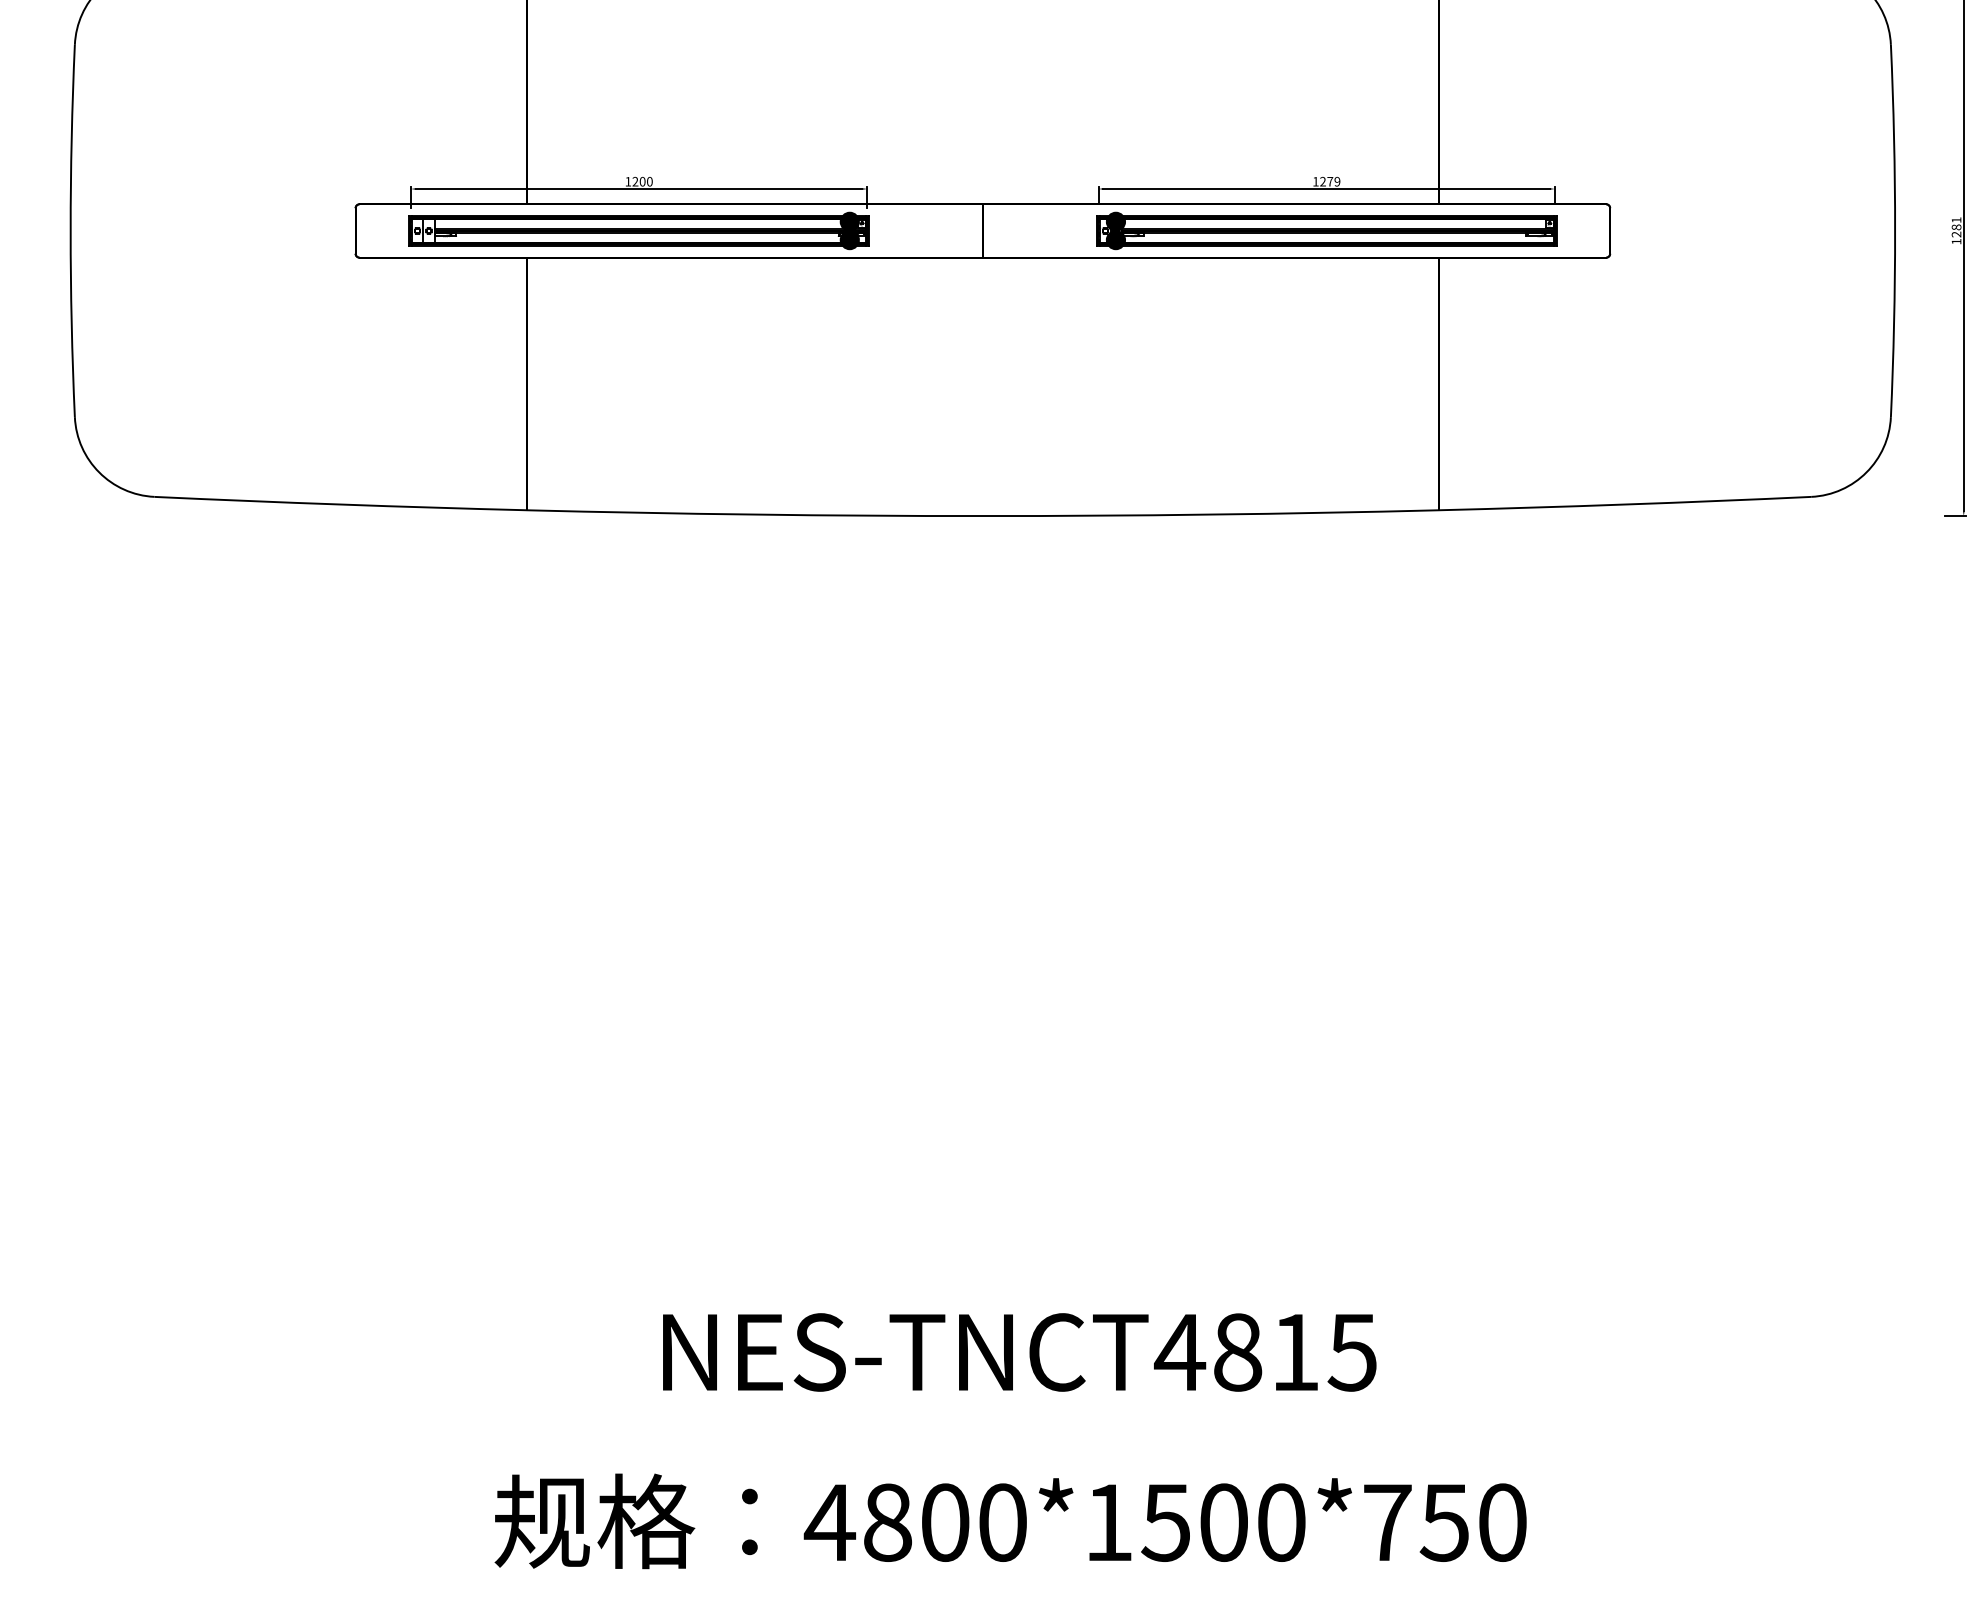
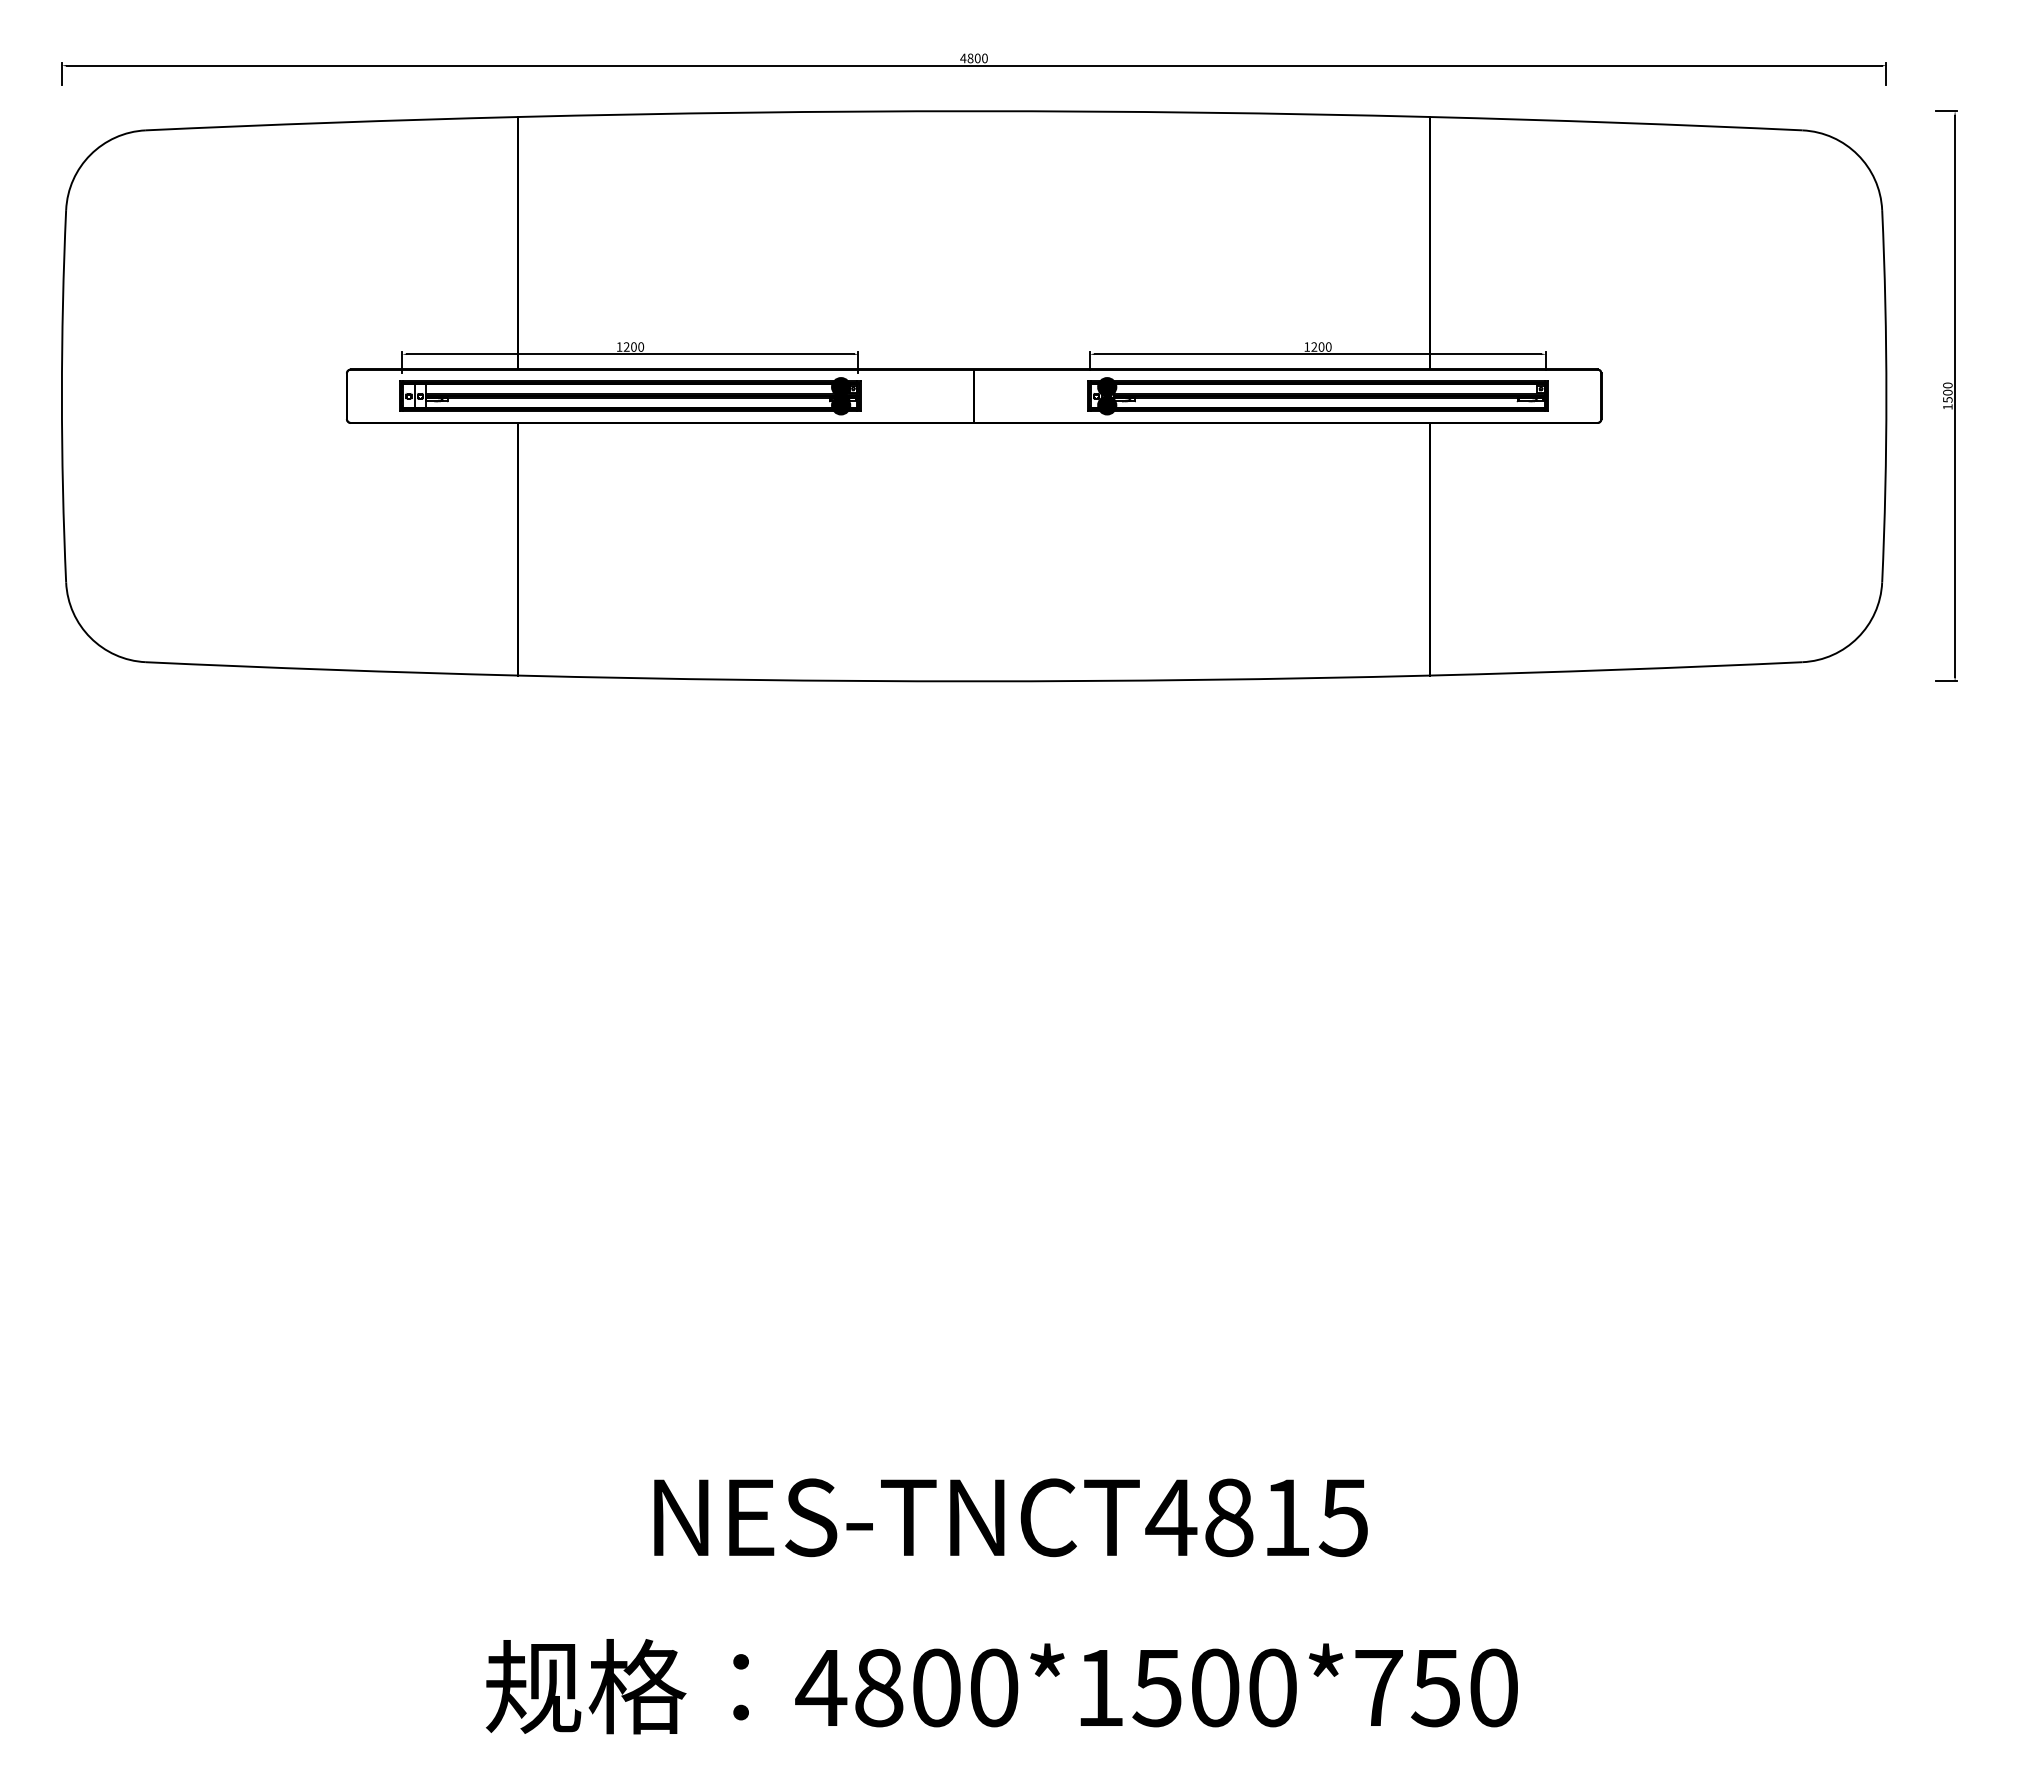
text: (1333, 181) -> (1324, 346), 1279 -> 1200
text: (1956, 227) -> (1947, 392), 1281 -> 1500

